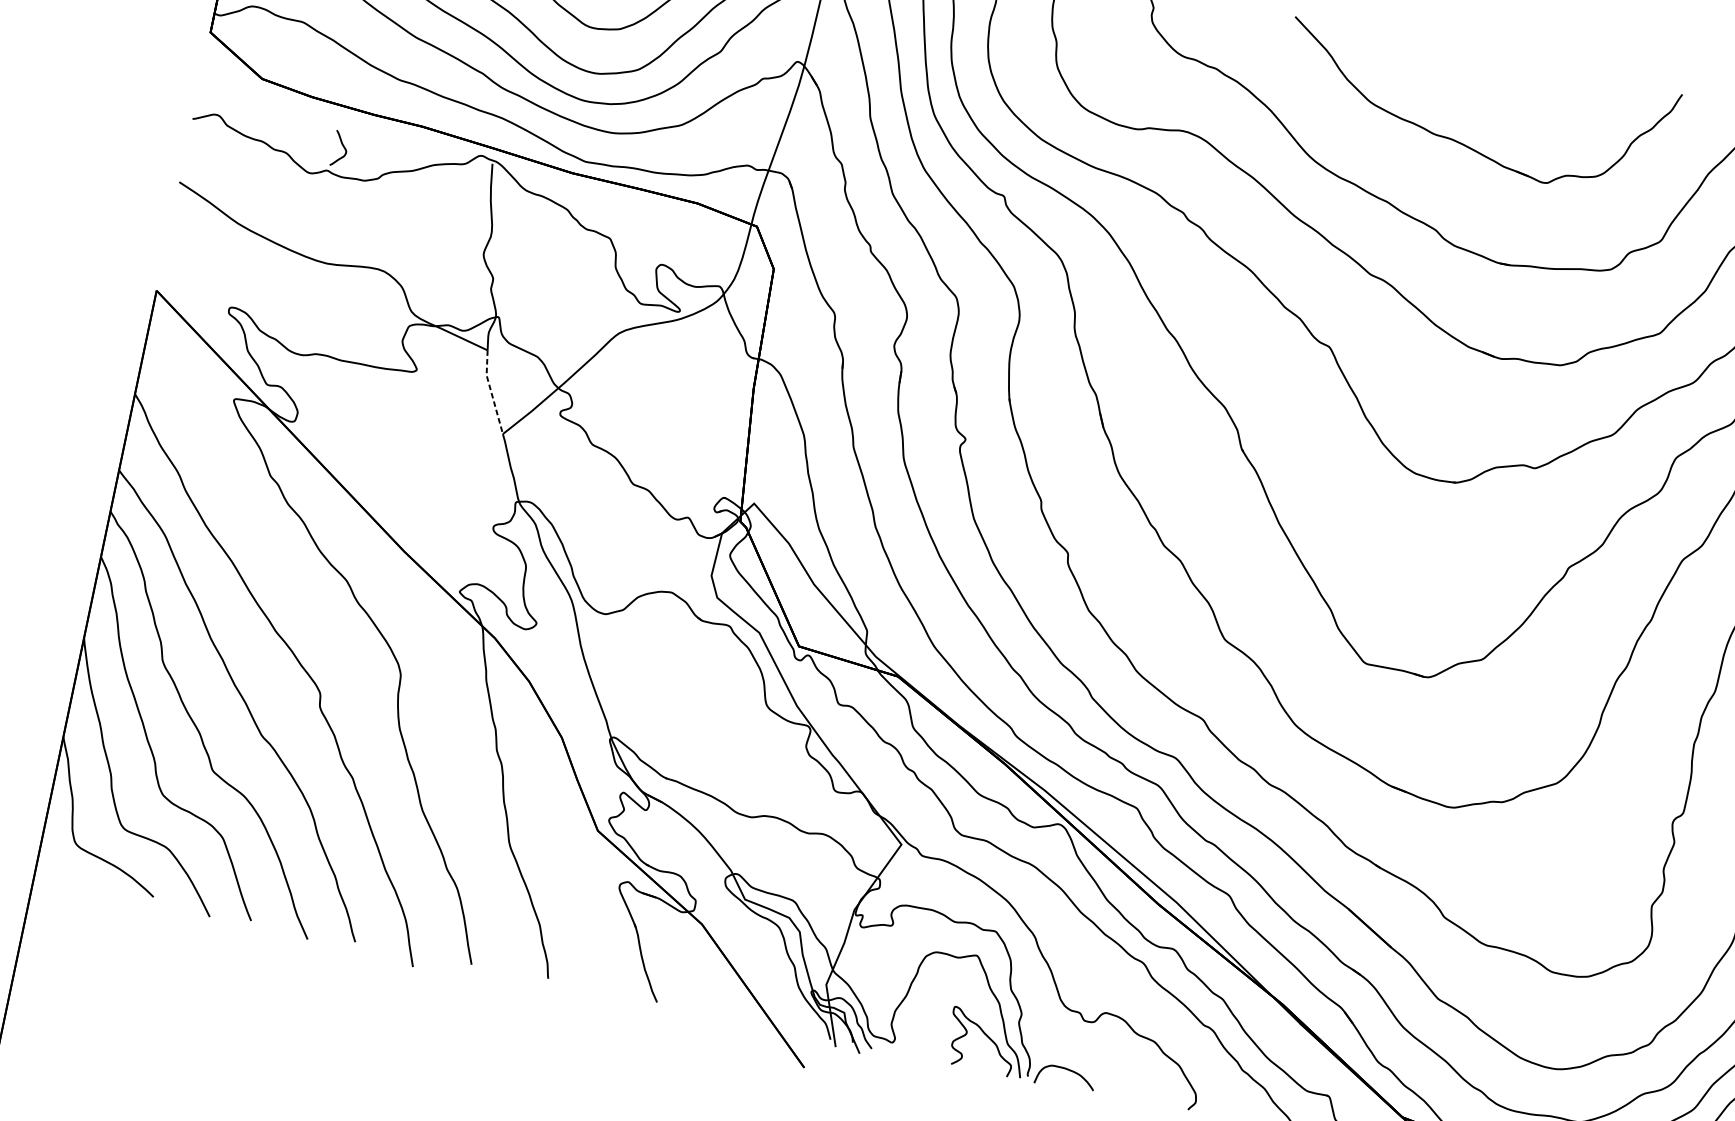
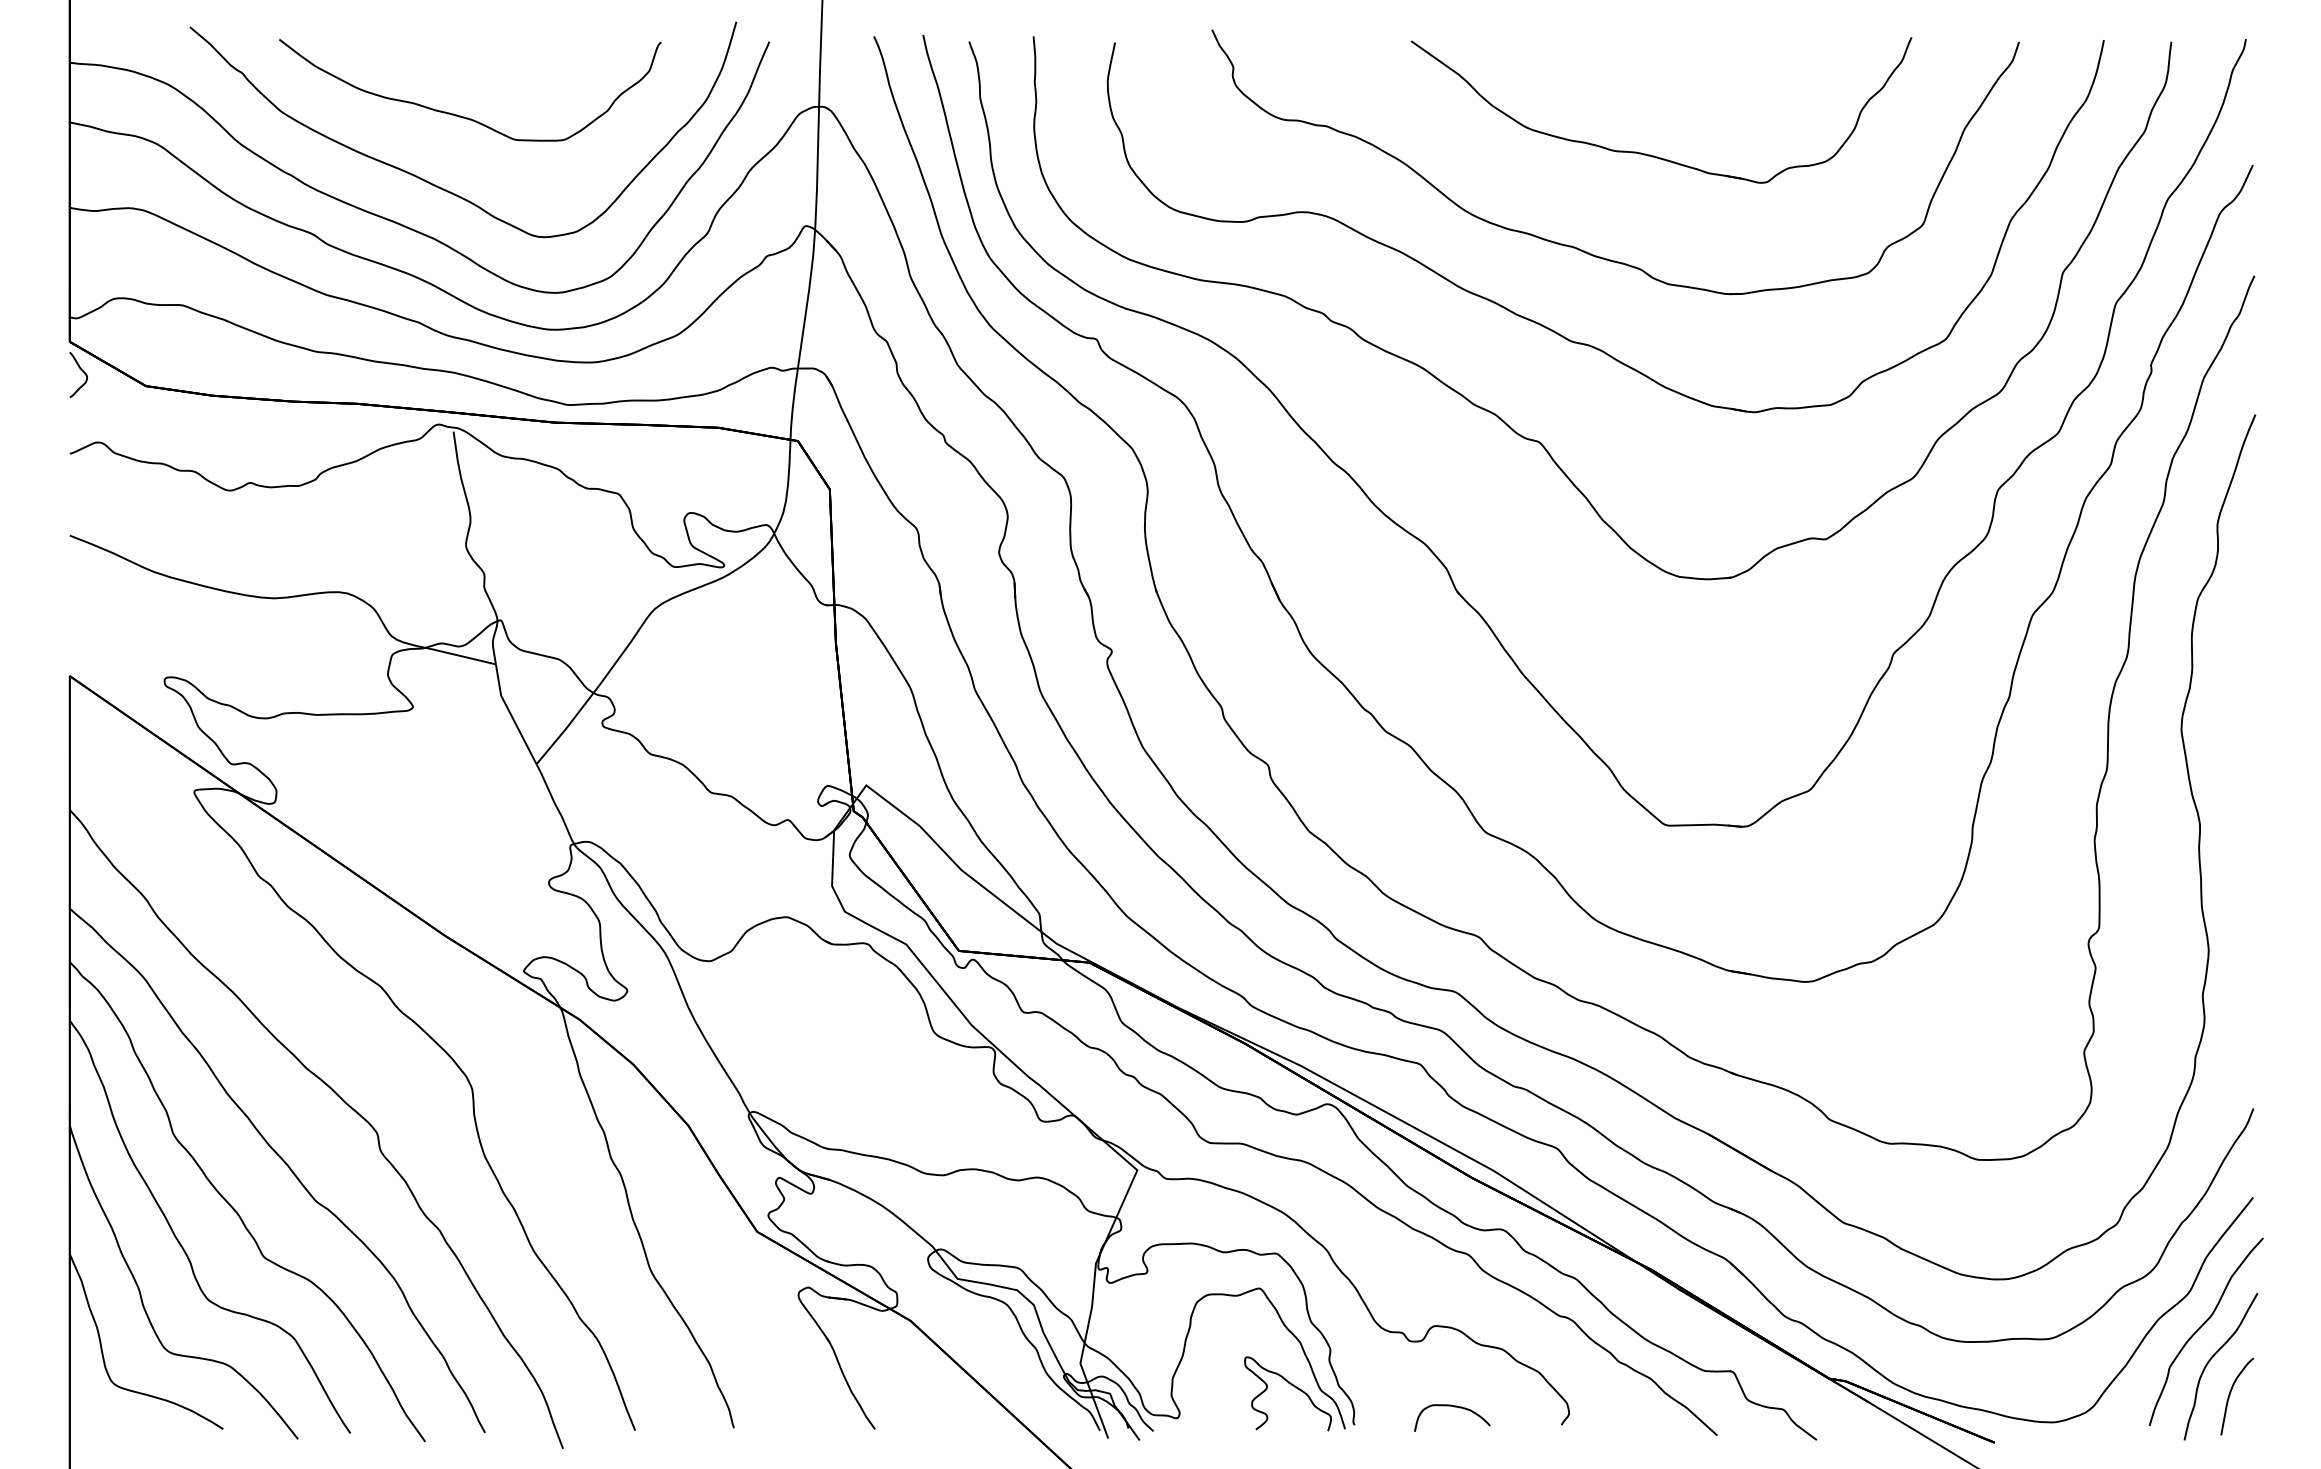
curve: (343, 147) -> (82, 372), moved
line: (491, 392) -> (511, 715), dashed -> solid
curve: (1068, 1070) -> (1454, 1407), moved

